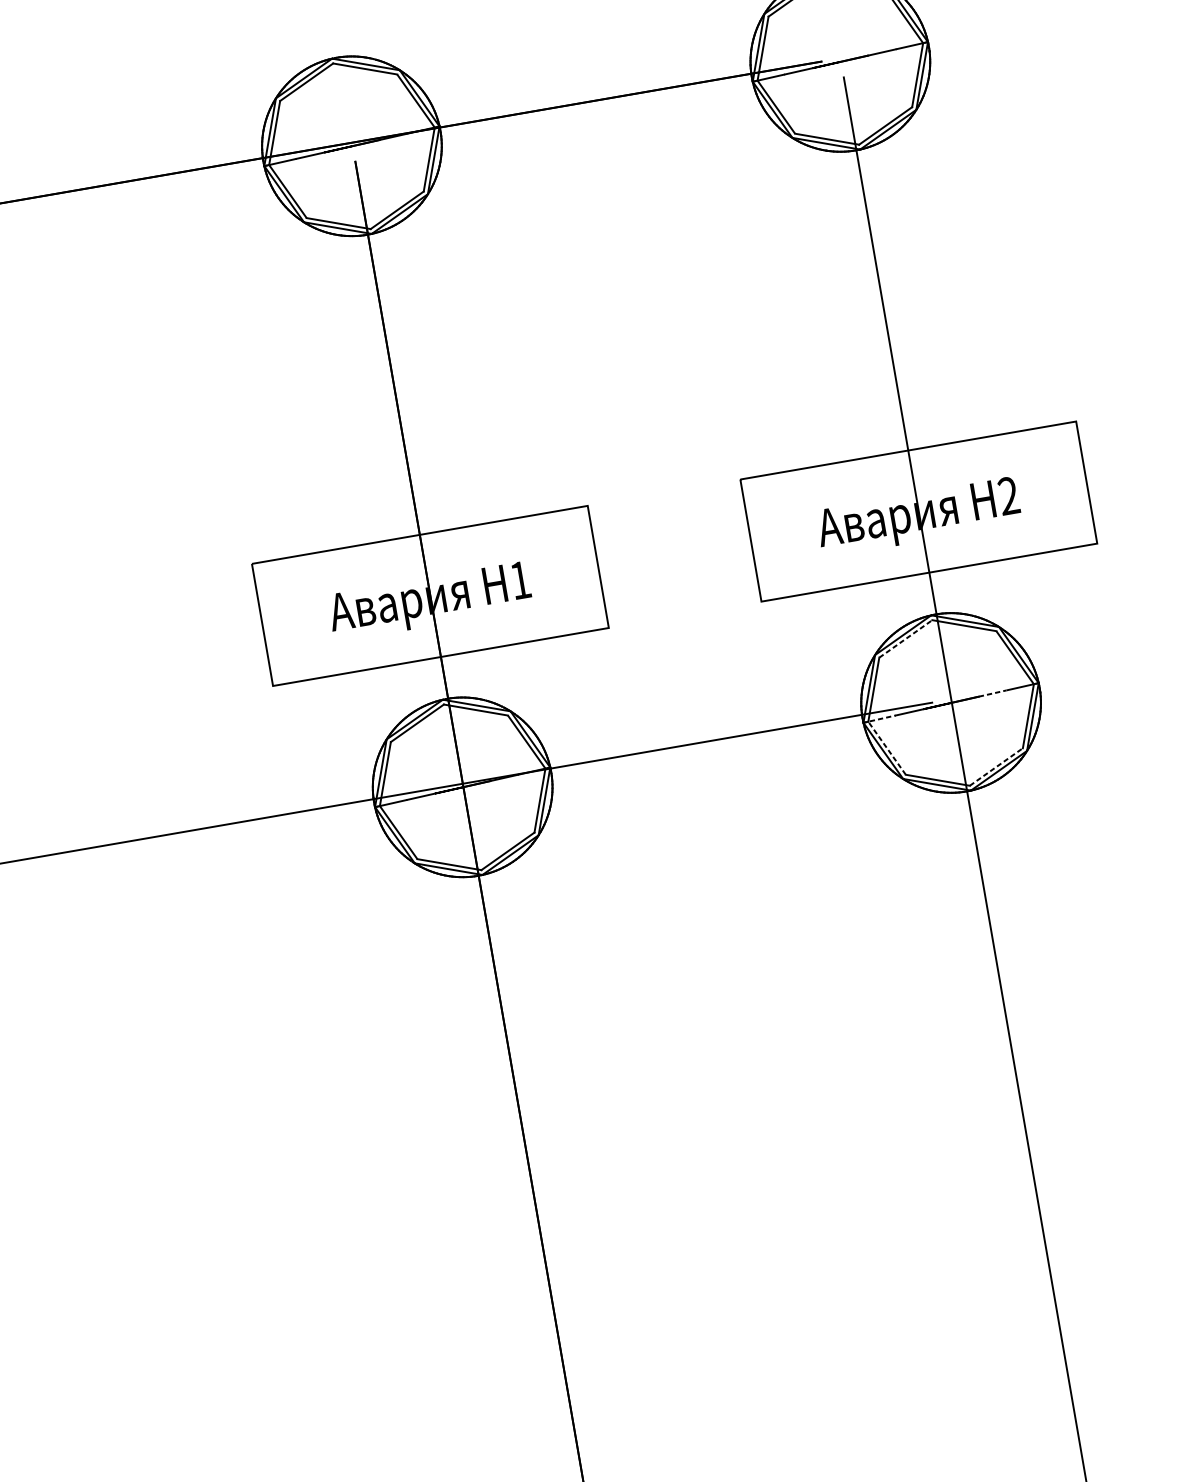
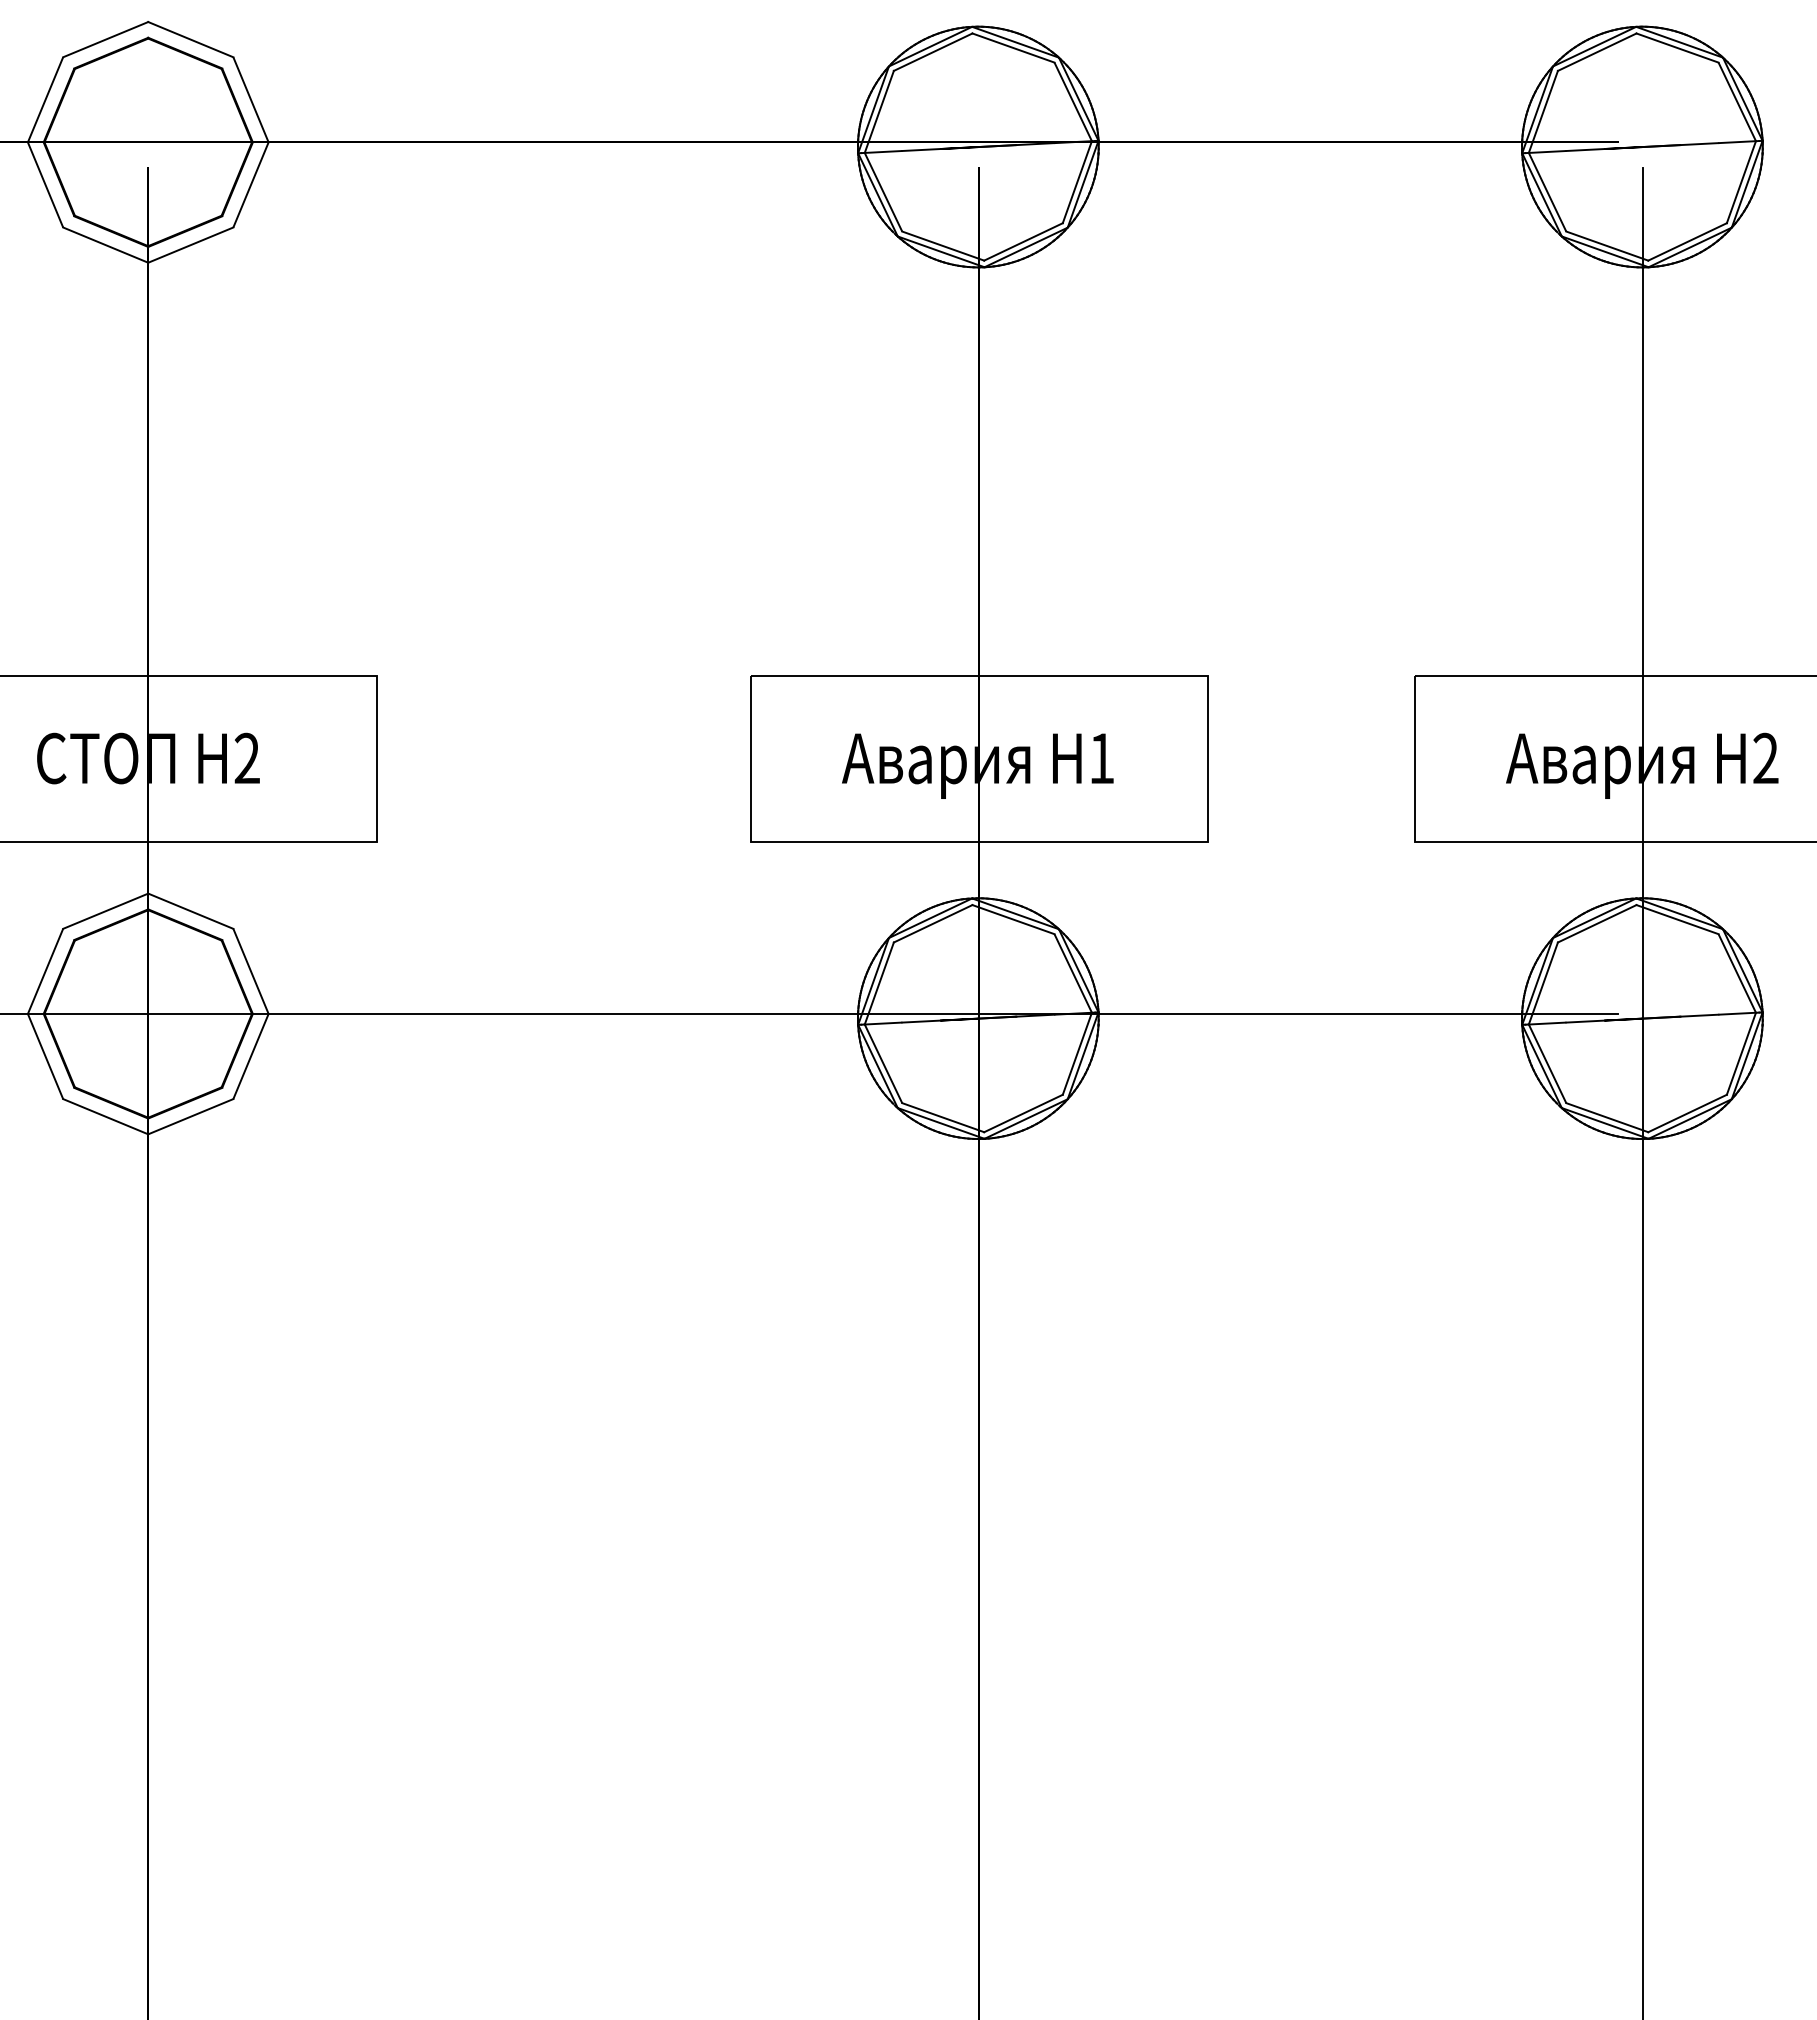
line: (905, 638) -> (1597, 923), dashed -> solid
line: (992, 693) -> (1699, 1015), dashed -> solid
line: (878, 735) -> (1539, 1045), dashed -> solid
line: (996, 767) -> (1687, 1113), dashed -> solid

